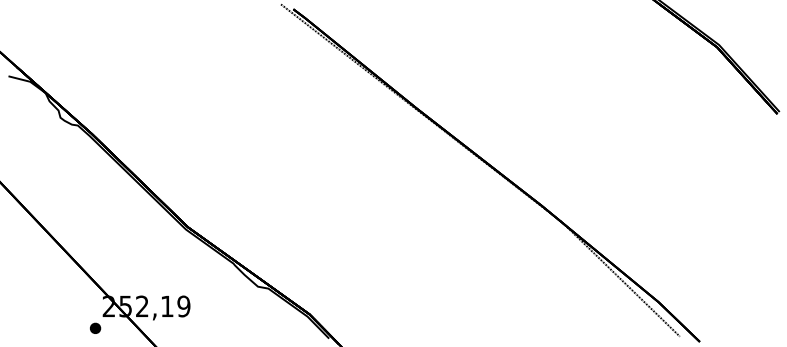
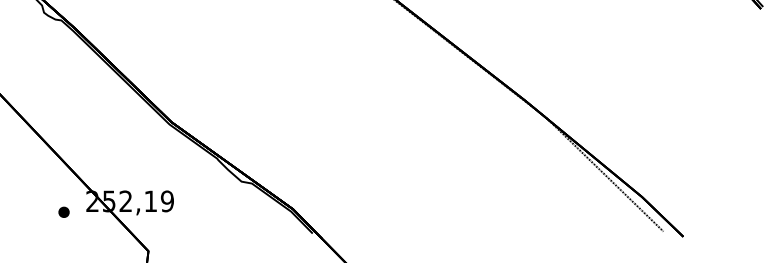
part: (95, 327) -> (64, 211), moved

